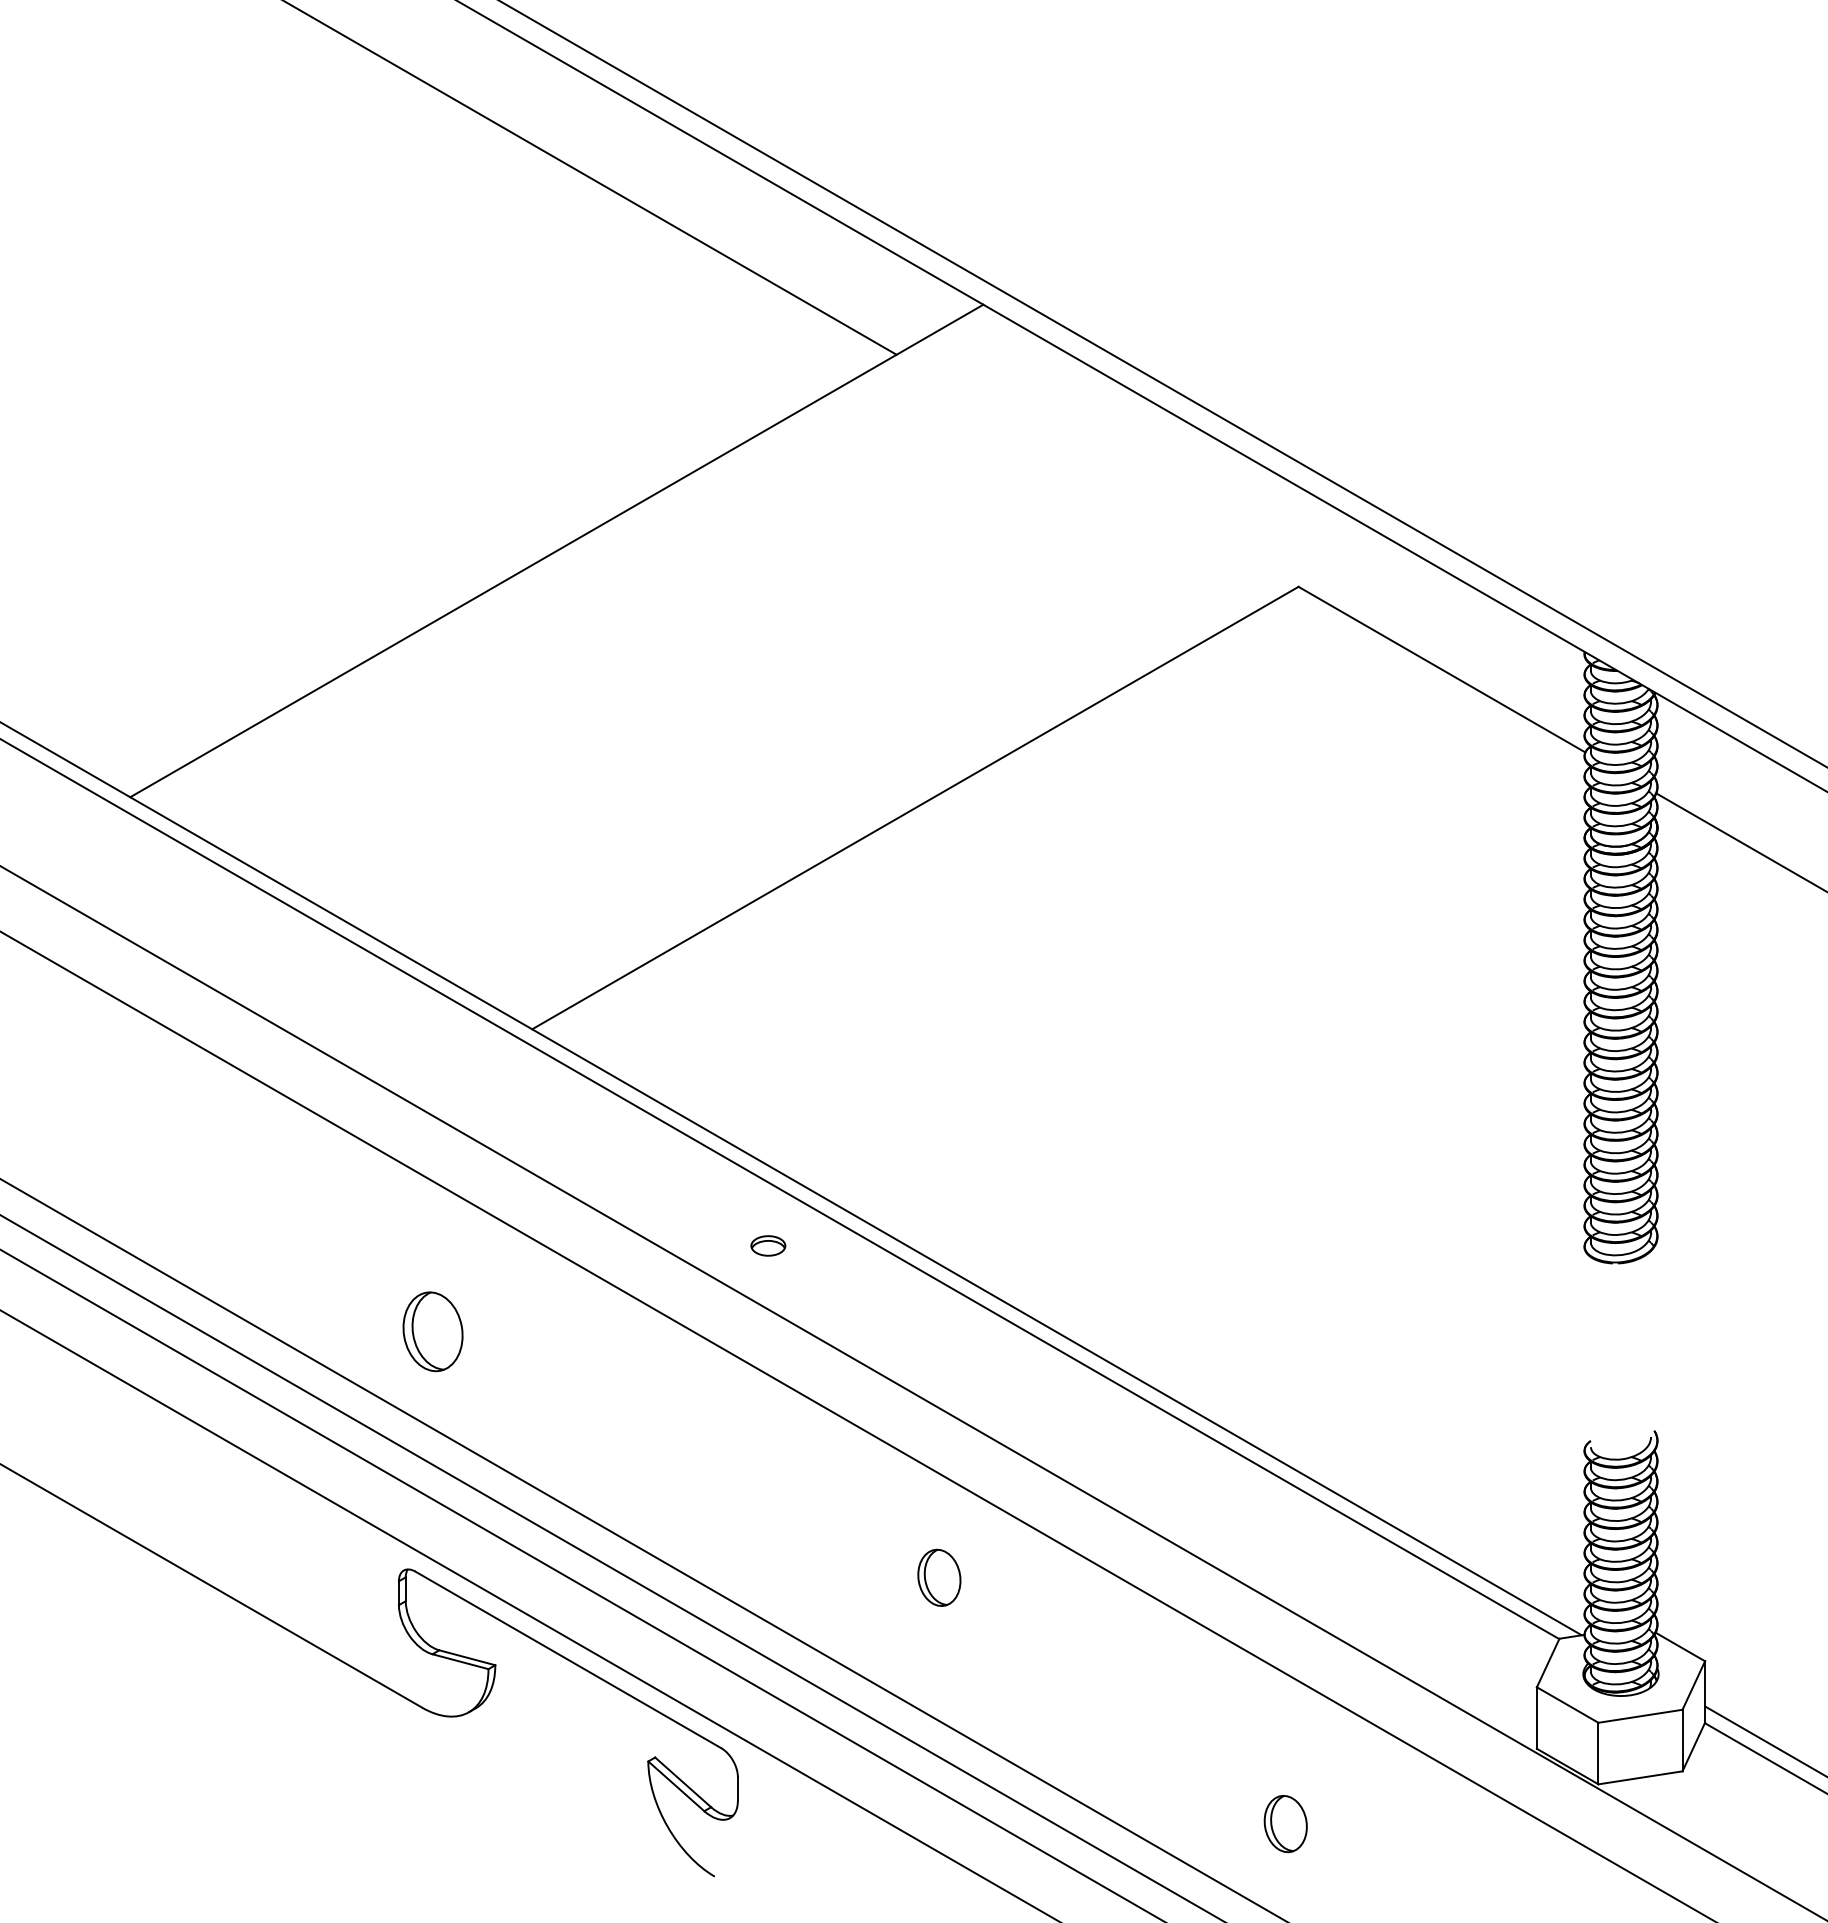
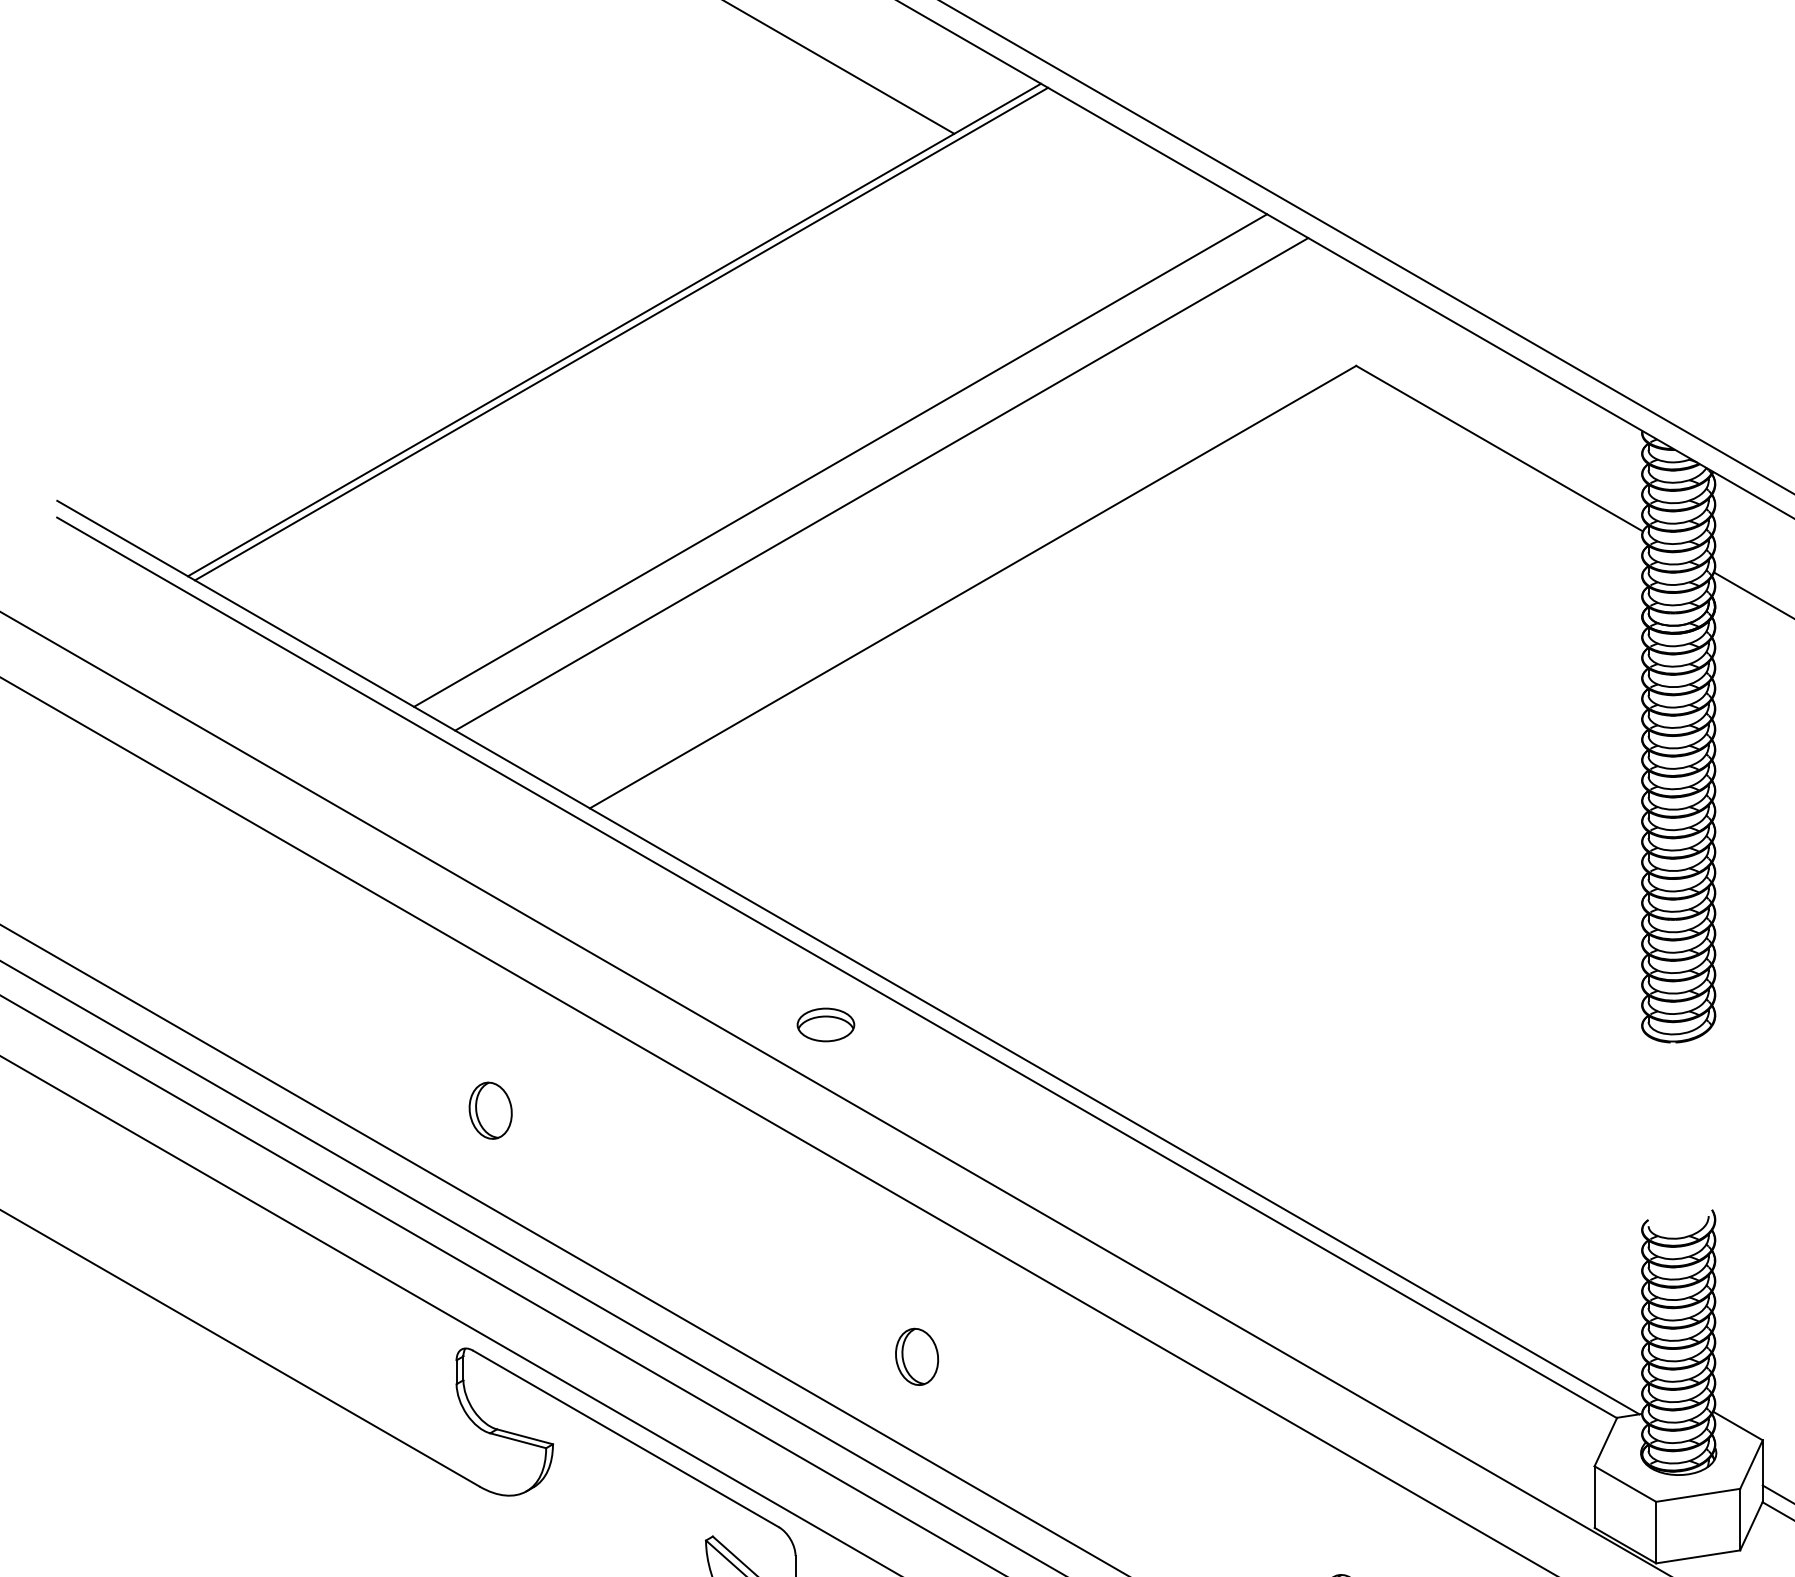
line: (563, 554) -> (621, 333), added
line: (782, 681) -> (840, 460), added
line: (823, 705) -> (881, 484), added
part: (768, 1245) -> (826, 1024), size x1.67
part: (432, 1331) -> (490, 1110), size x0.71
part: (939, 1577) -> (917, 1356), moved

